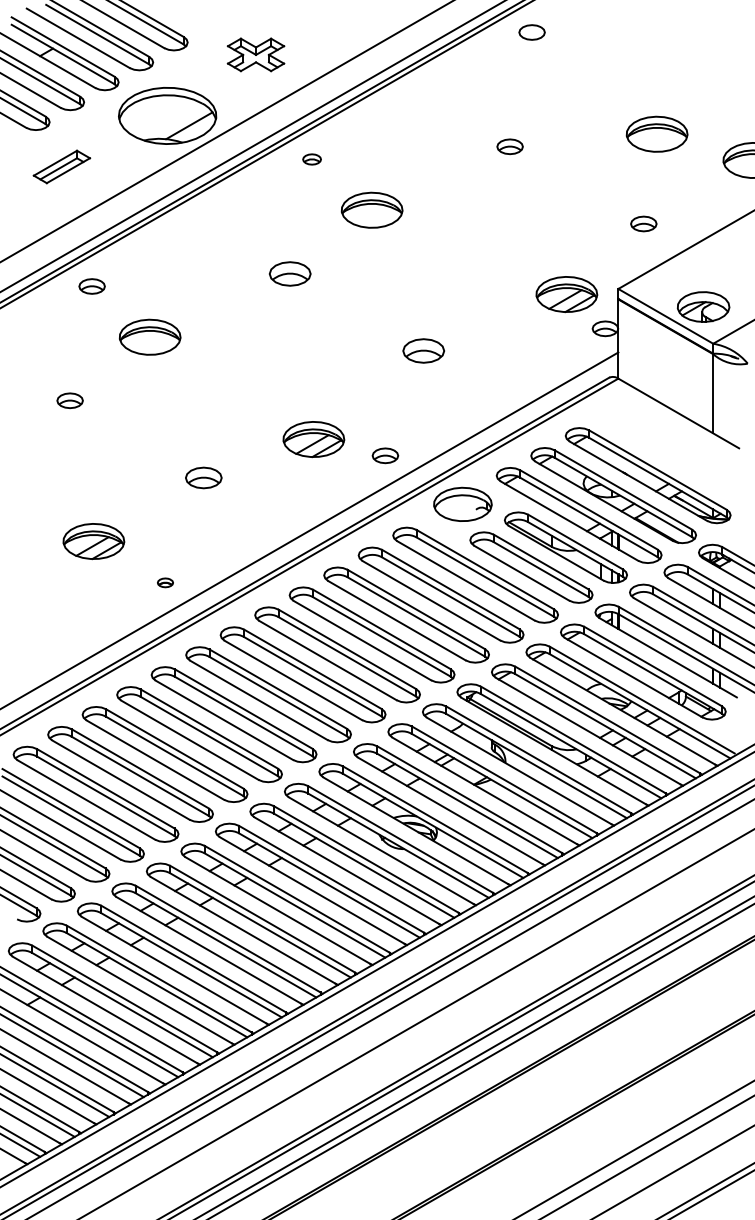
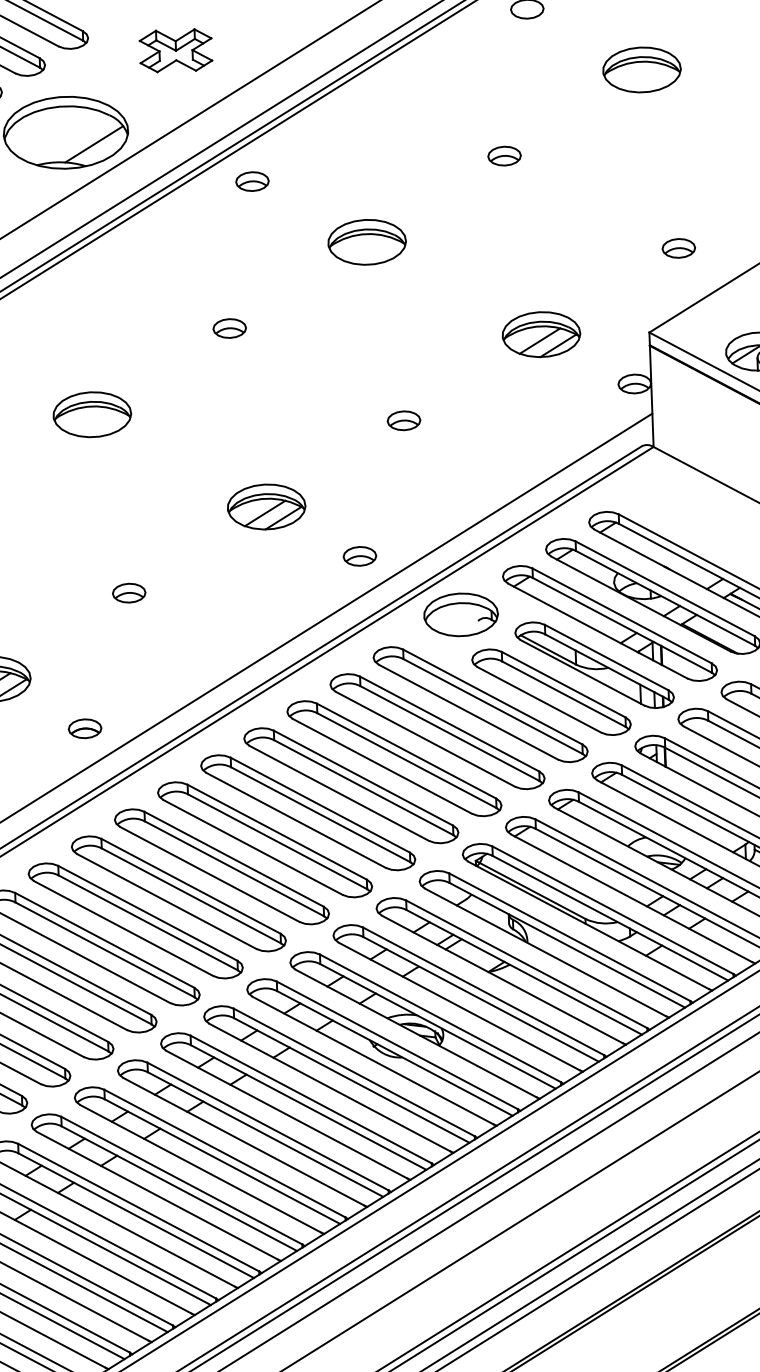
part: (656, 133) -> (641, 68), moved
part: (311, 159) -> (251, 181), size x1.43
part: (371, 209) -> (366, 241), moved
part: (289, 273) -> (228, 328), size x0.62
part: (566, 294) -> (541, 334), moved
part: (149, 336) -> (91, 413), moved
part: (423, 350) -> (403, 420), size x0.62
part: (313, 439) -> (266, 507), moved
part: (203, 477) -> (128, 592), size x0.71
part: (165, 582) -> (85, 728), size x1.67

